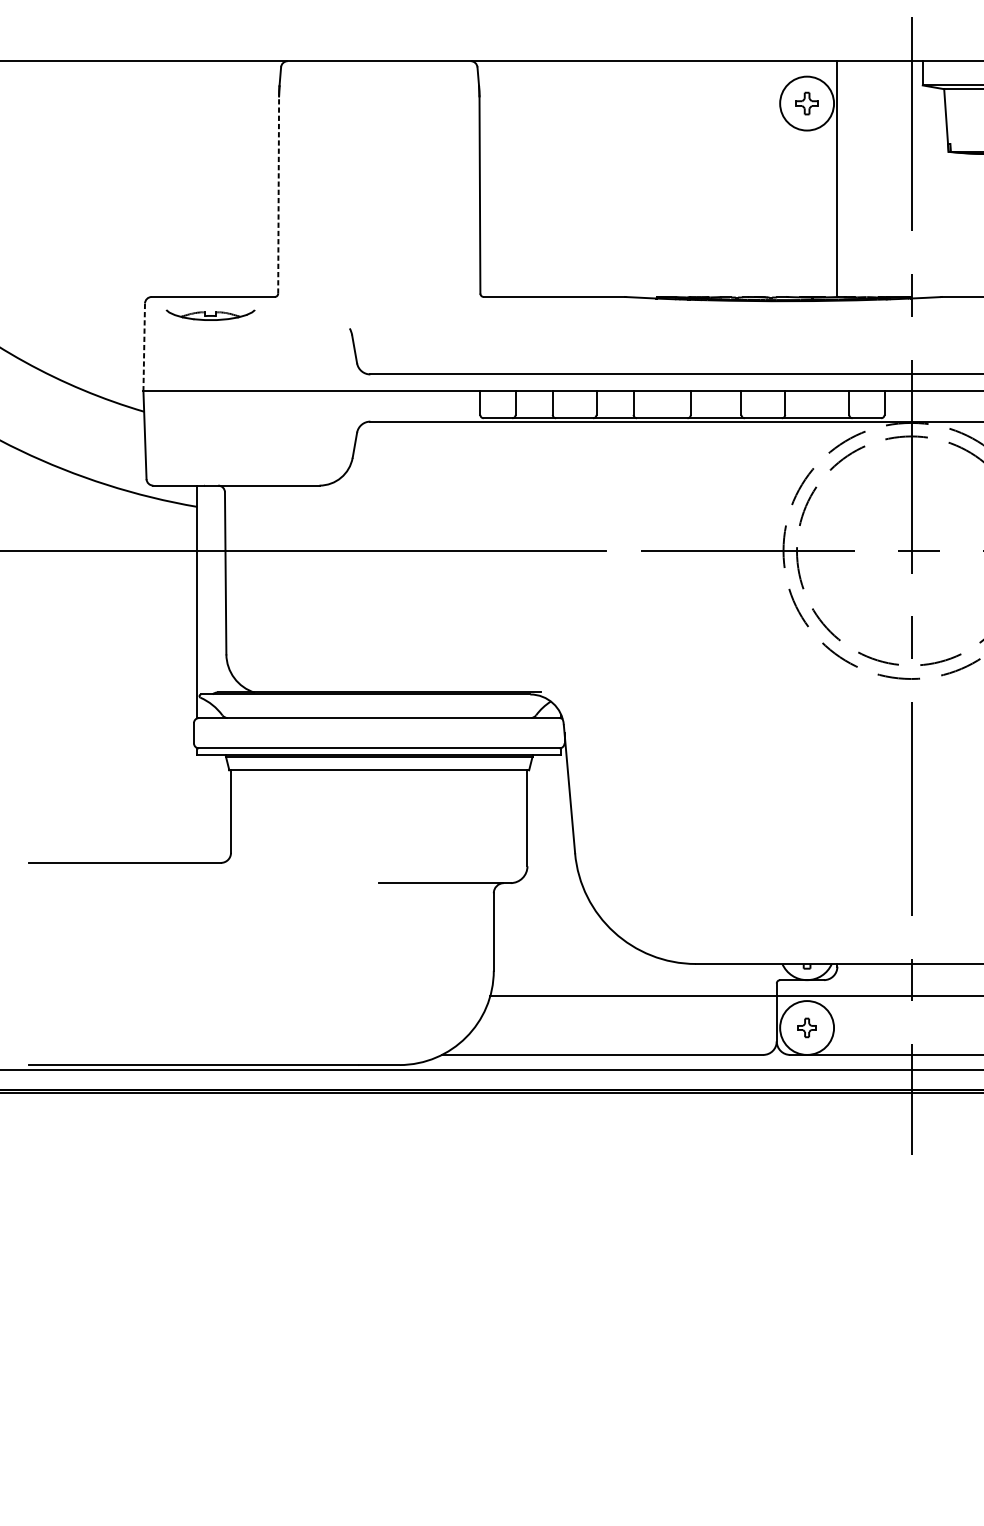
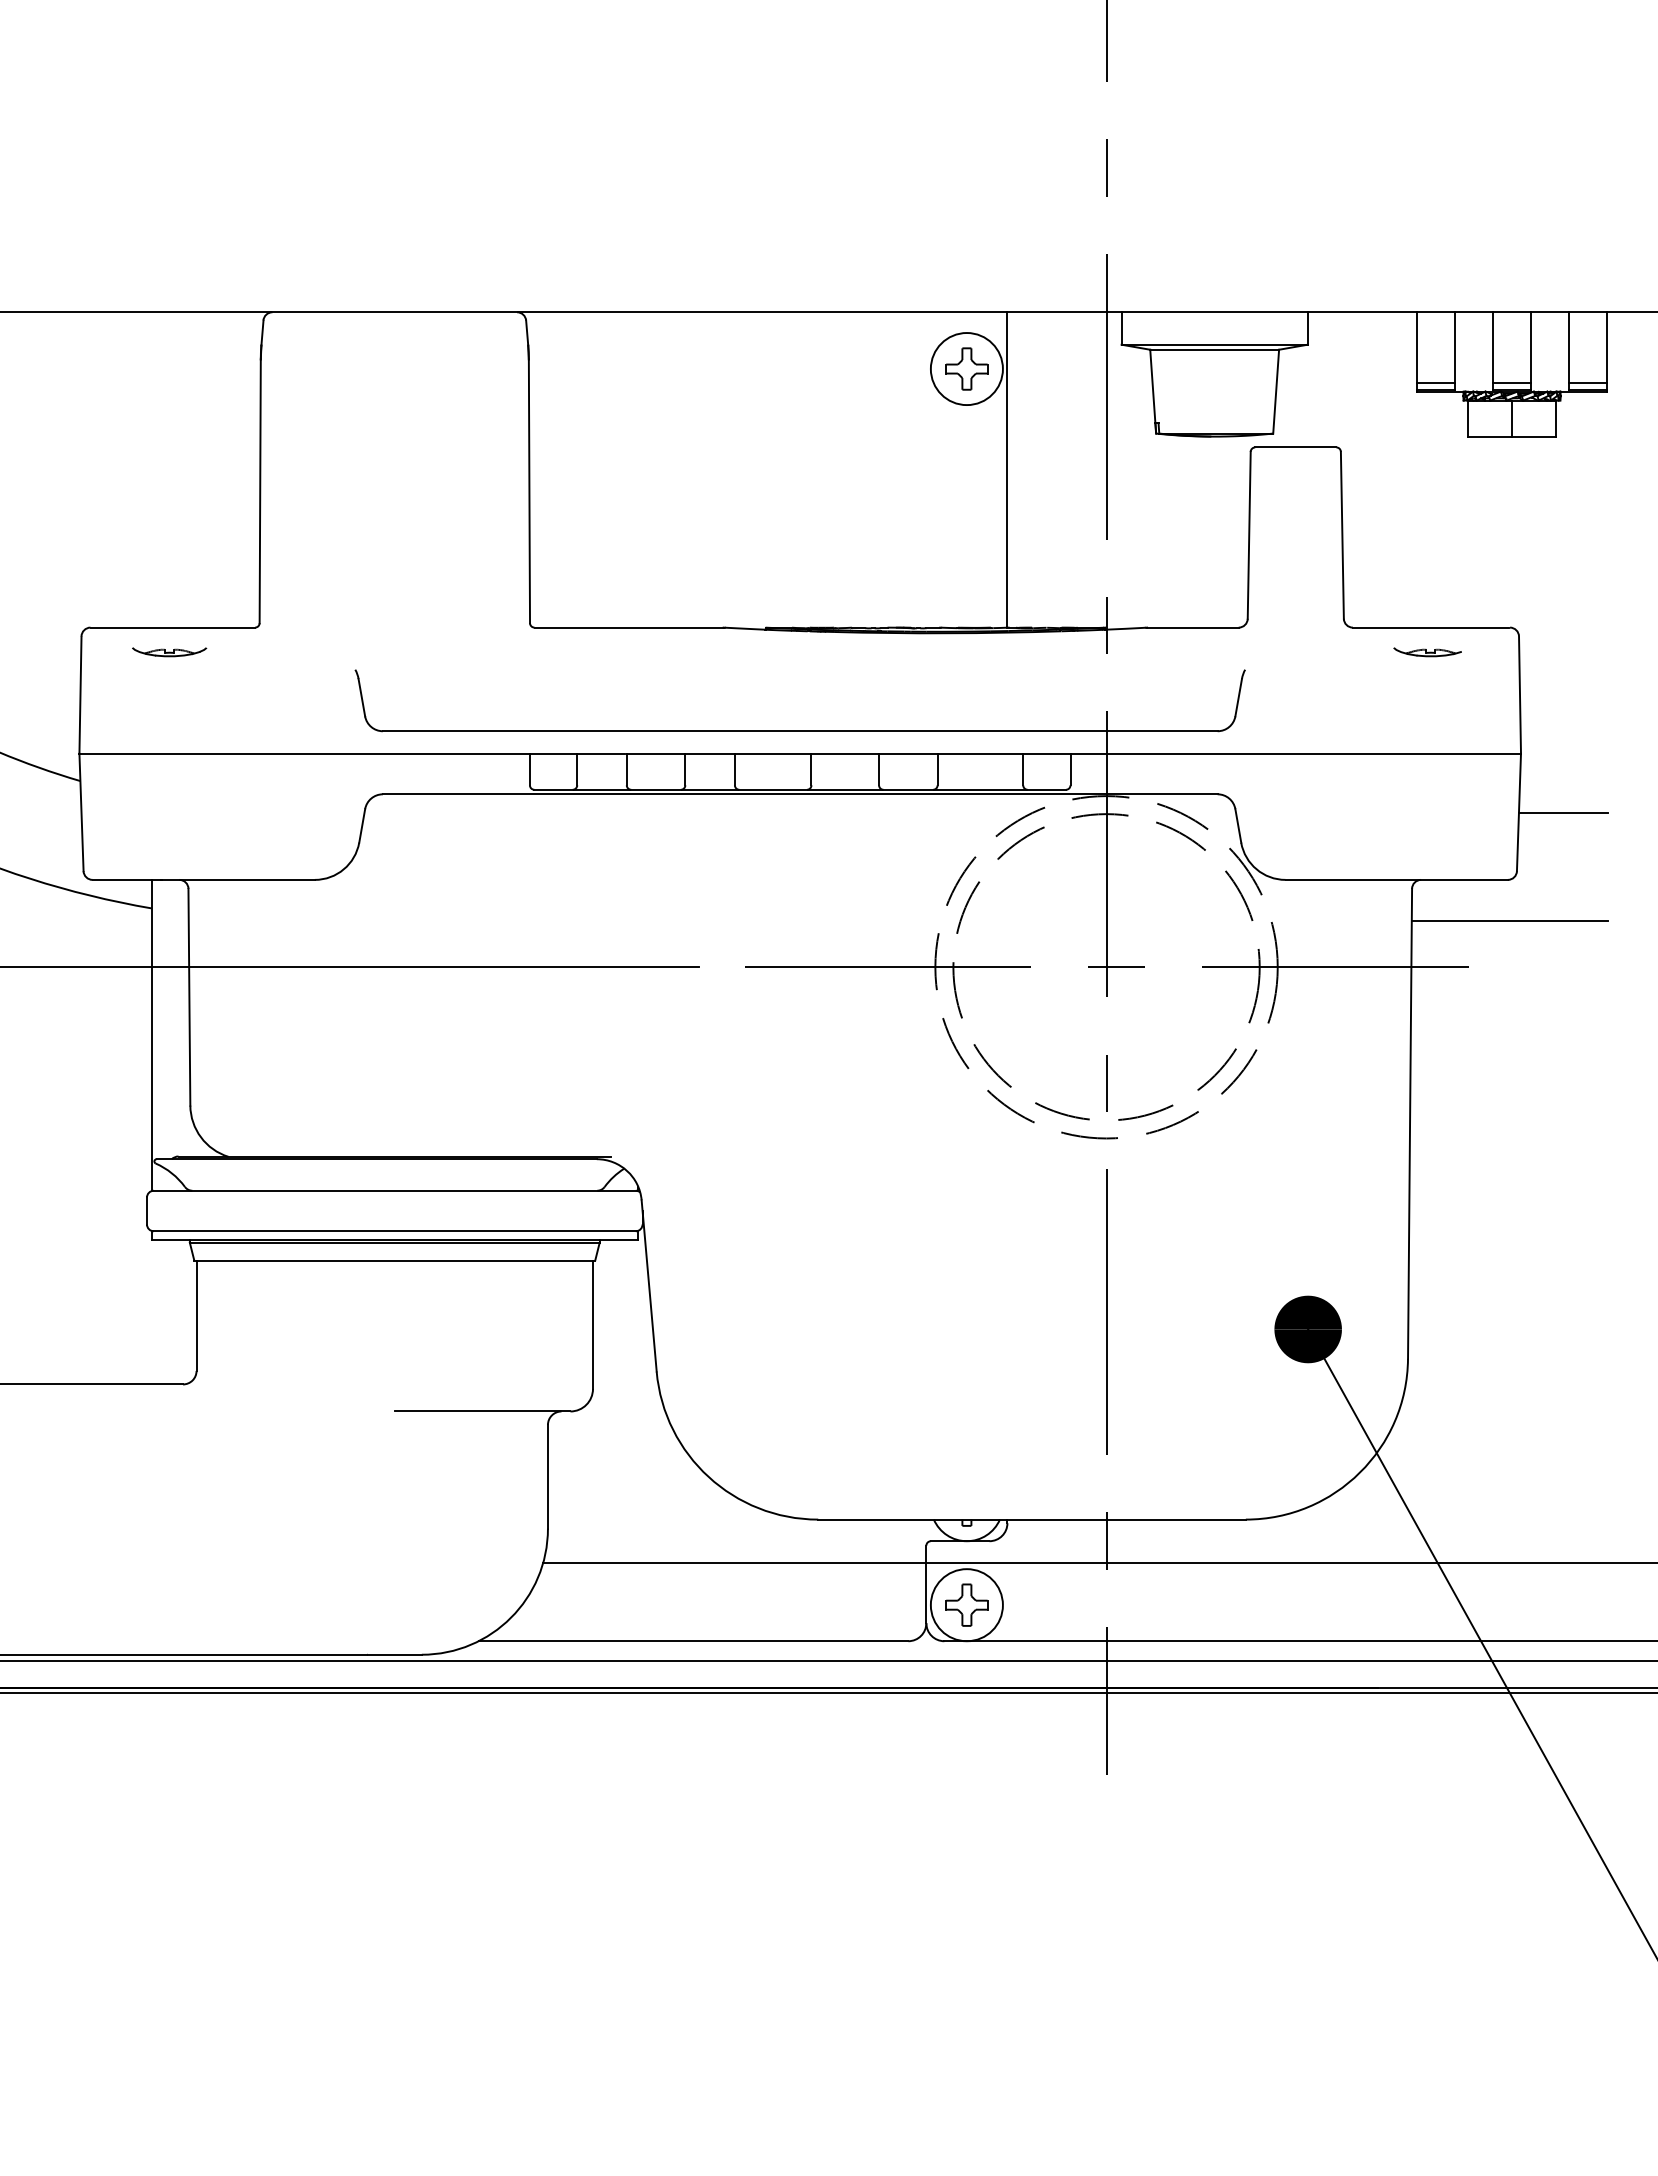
part: (806, 103) -> (966, 368), size x1.43
line: (278, 195) -> (260, 491), dashed -> solid
part: (210, 315) -> (169, 652), size x0.62
line: (144, 346) -> (80, 694), dashed -> solid
part: (806, 1027) -> (966, 1604), size x1.67

